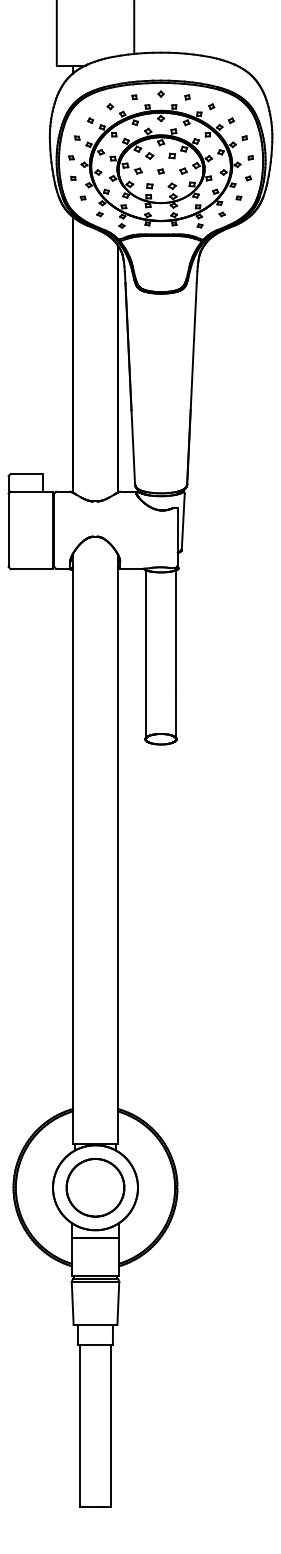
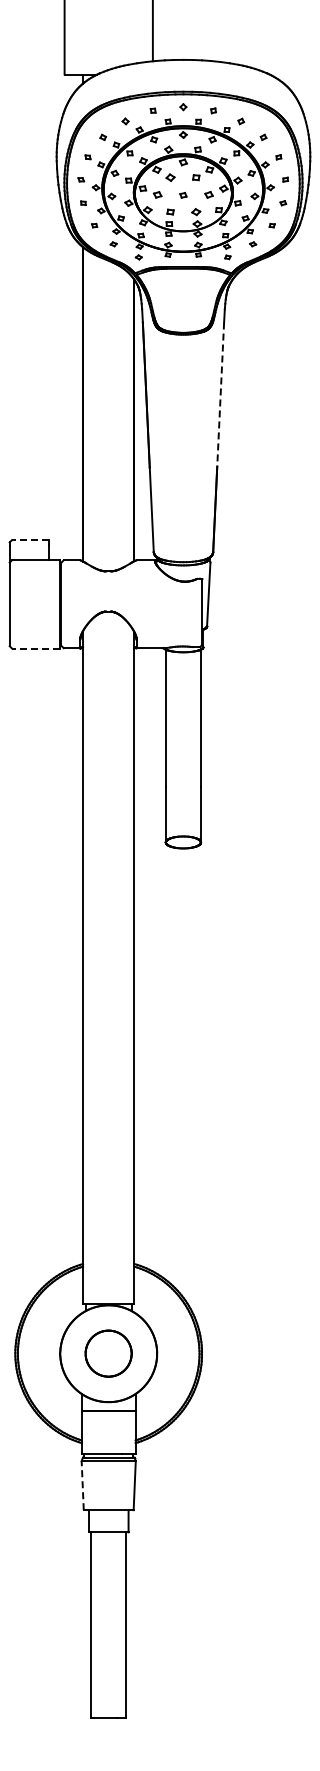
line: (193, 347) -> (220, 395), solid -> dashed
line: (26, 474) -> (29, 540), solid -> dashed
line: (31, 569) -> (35, 648), solid -> dashed
part: (95, 1187) -> (108, 1353), size x0.7
line: (72, 1303) -> (82, 1485), solid -> dashed

